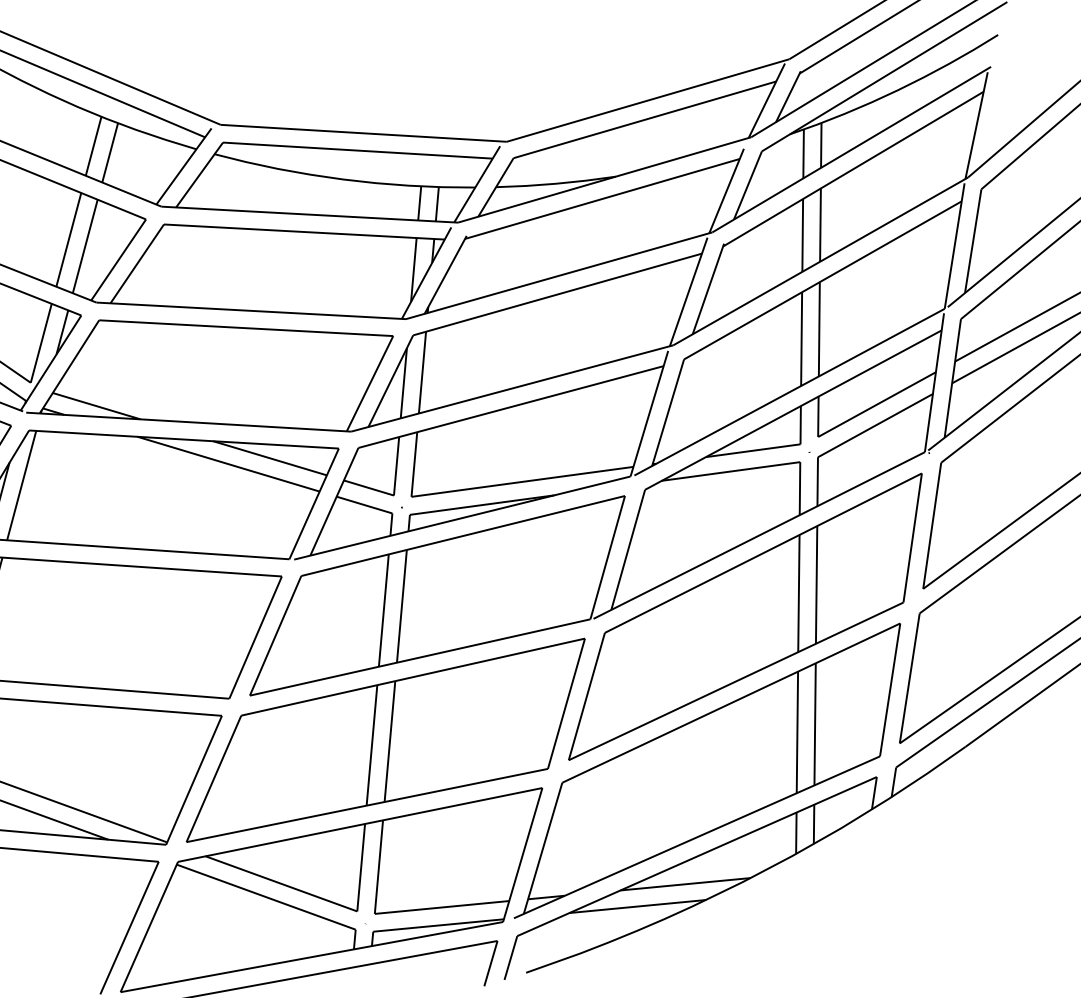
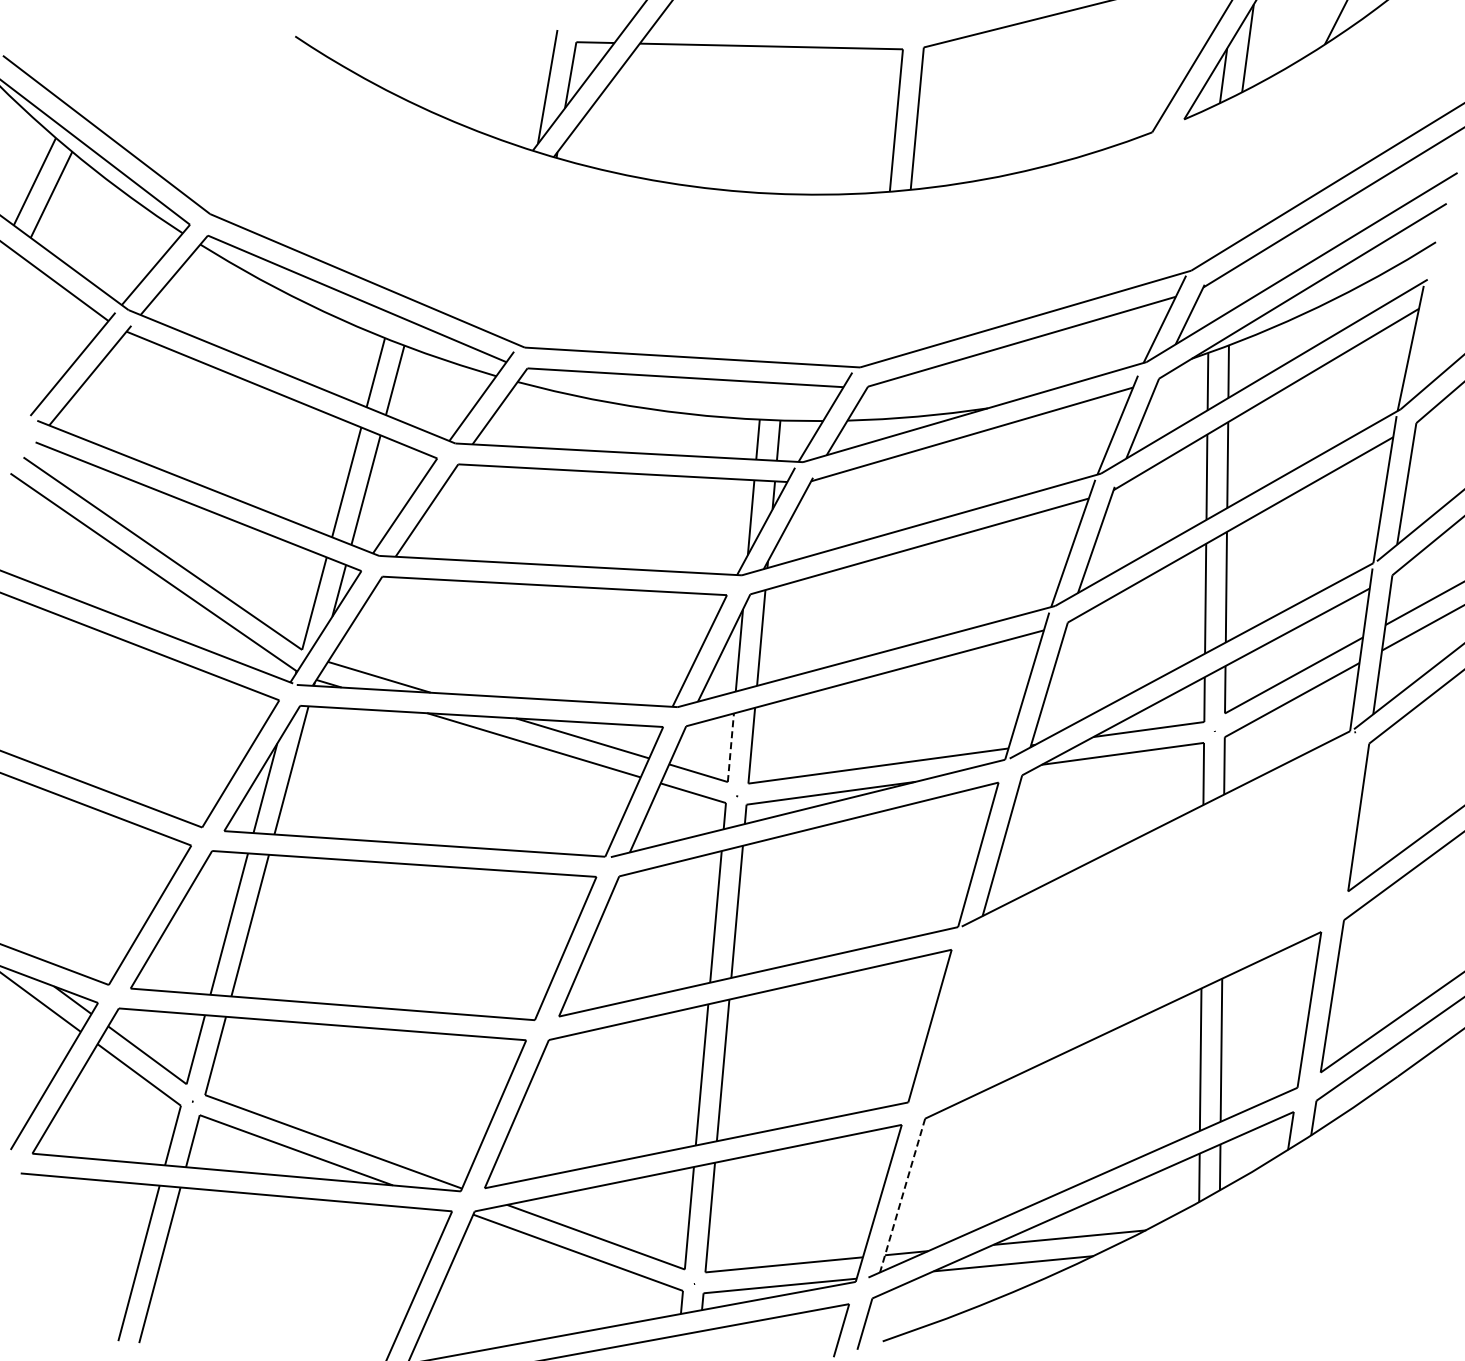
line: (396, 466) -> (730, 747), solid -> dashed
part: (745, 616) -> (1139, 923), removed
line: (542, 849) -> (902, 1196), solid -> dashed

